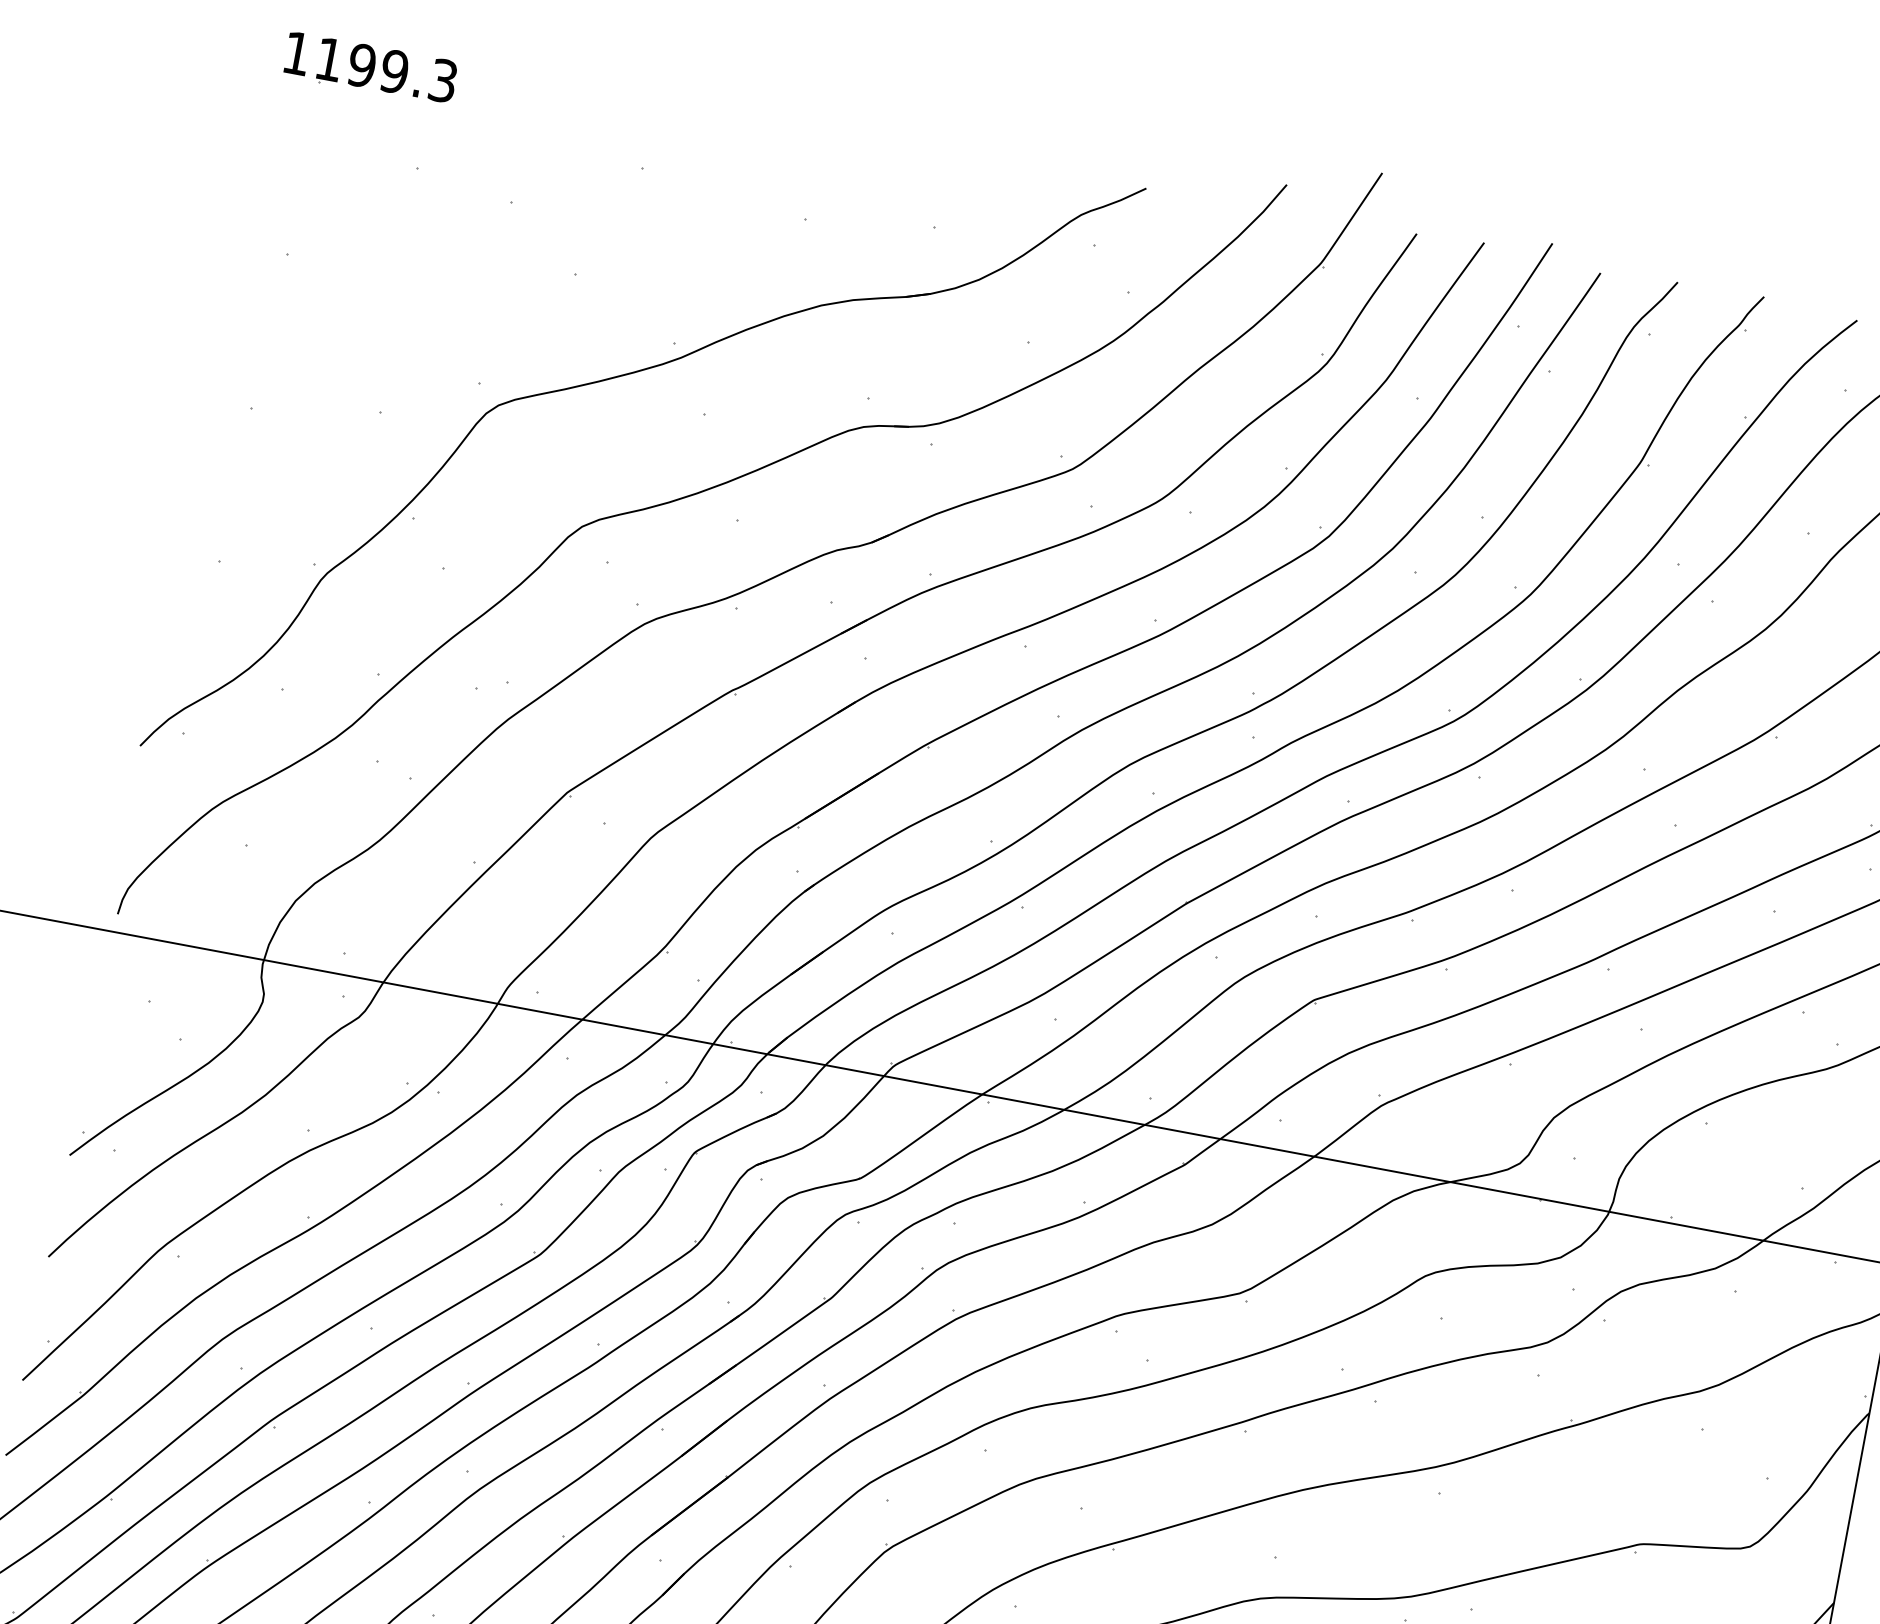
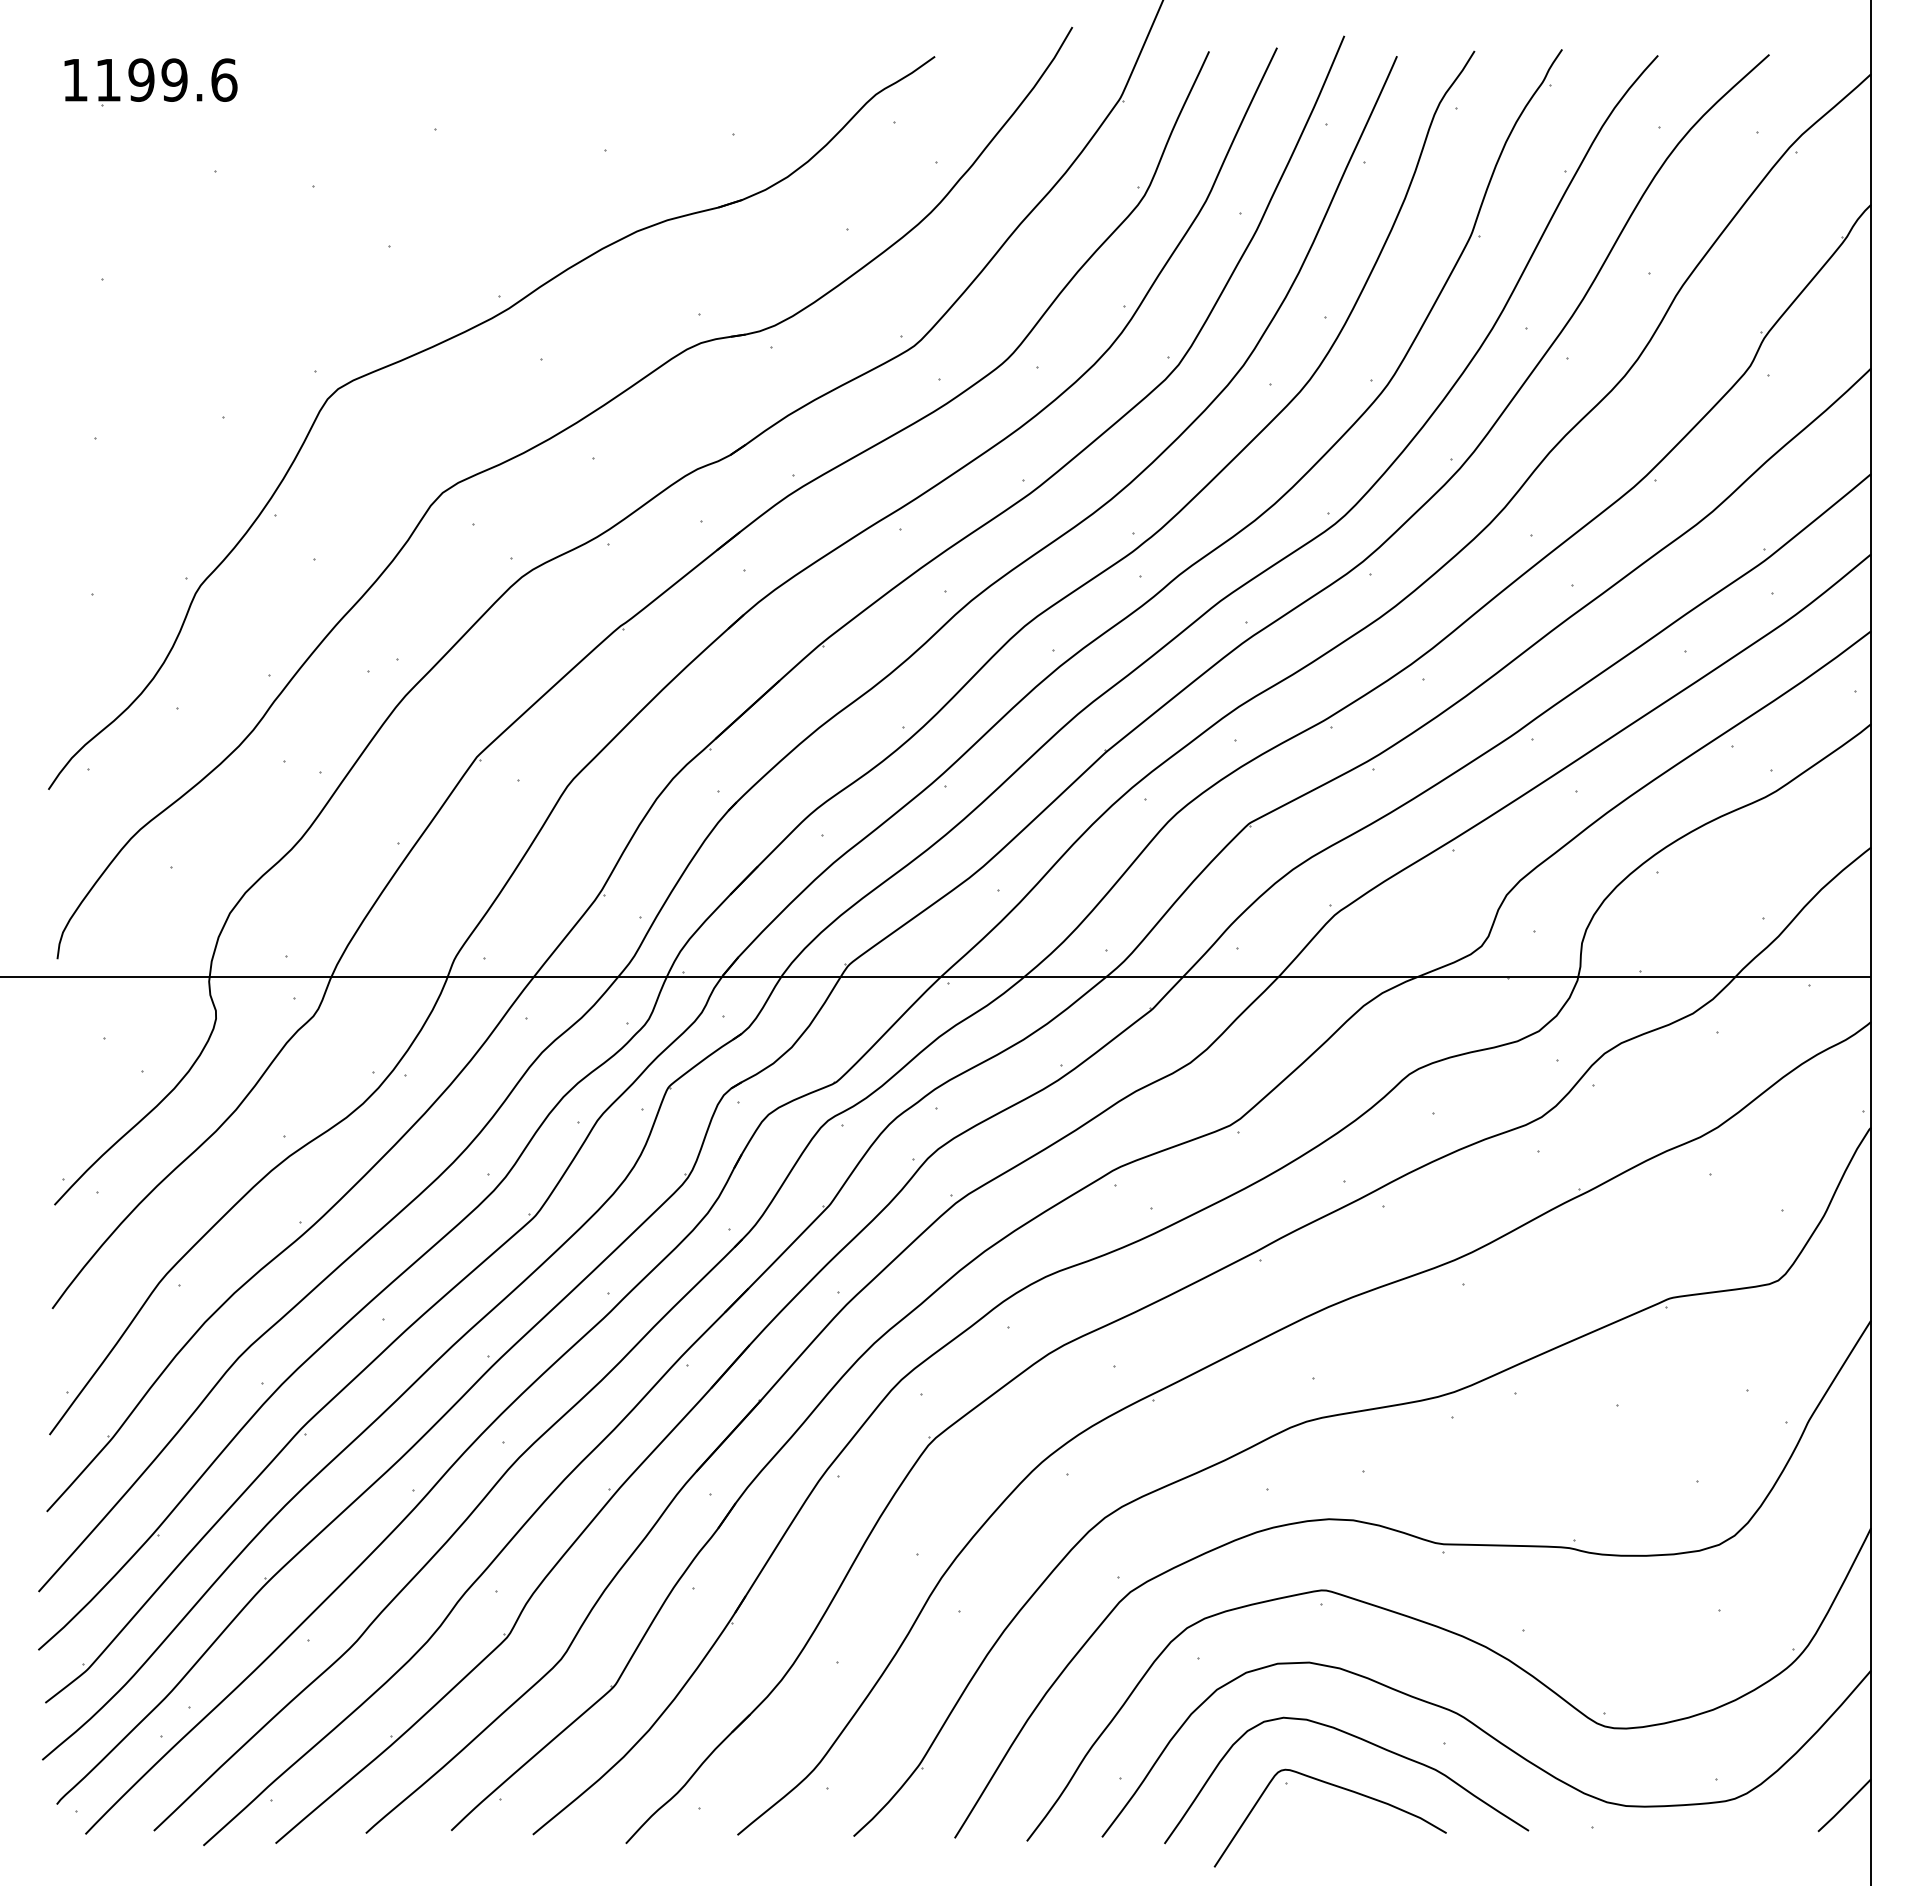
text: (443, 80) -> (224, 79), 1199.3 -> 1199.6

